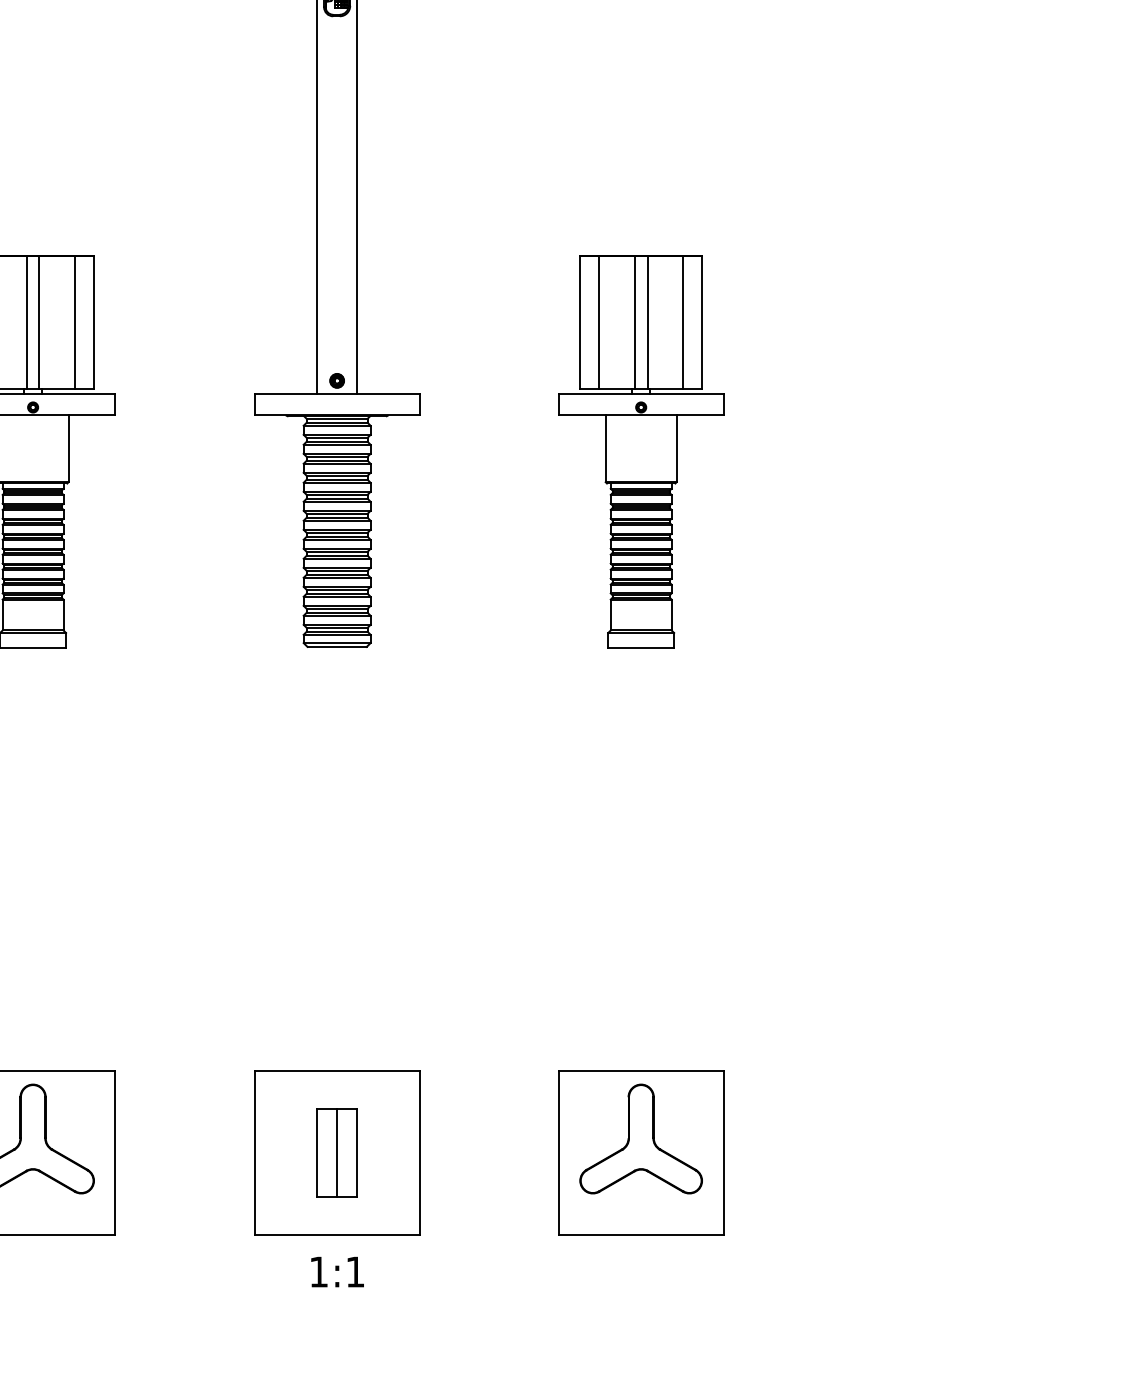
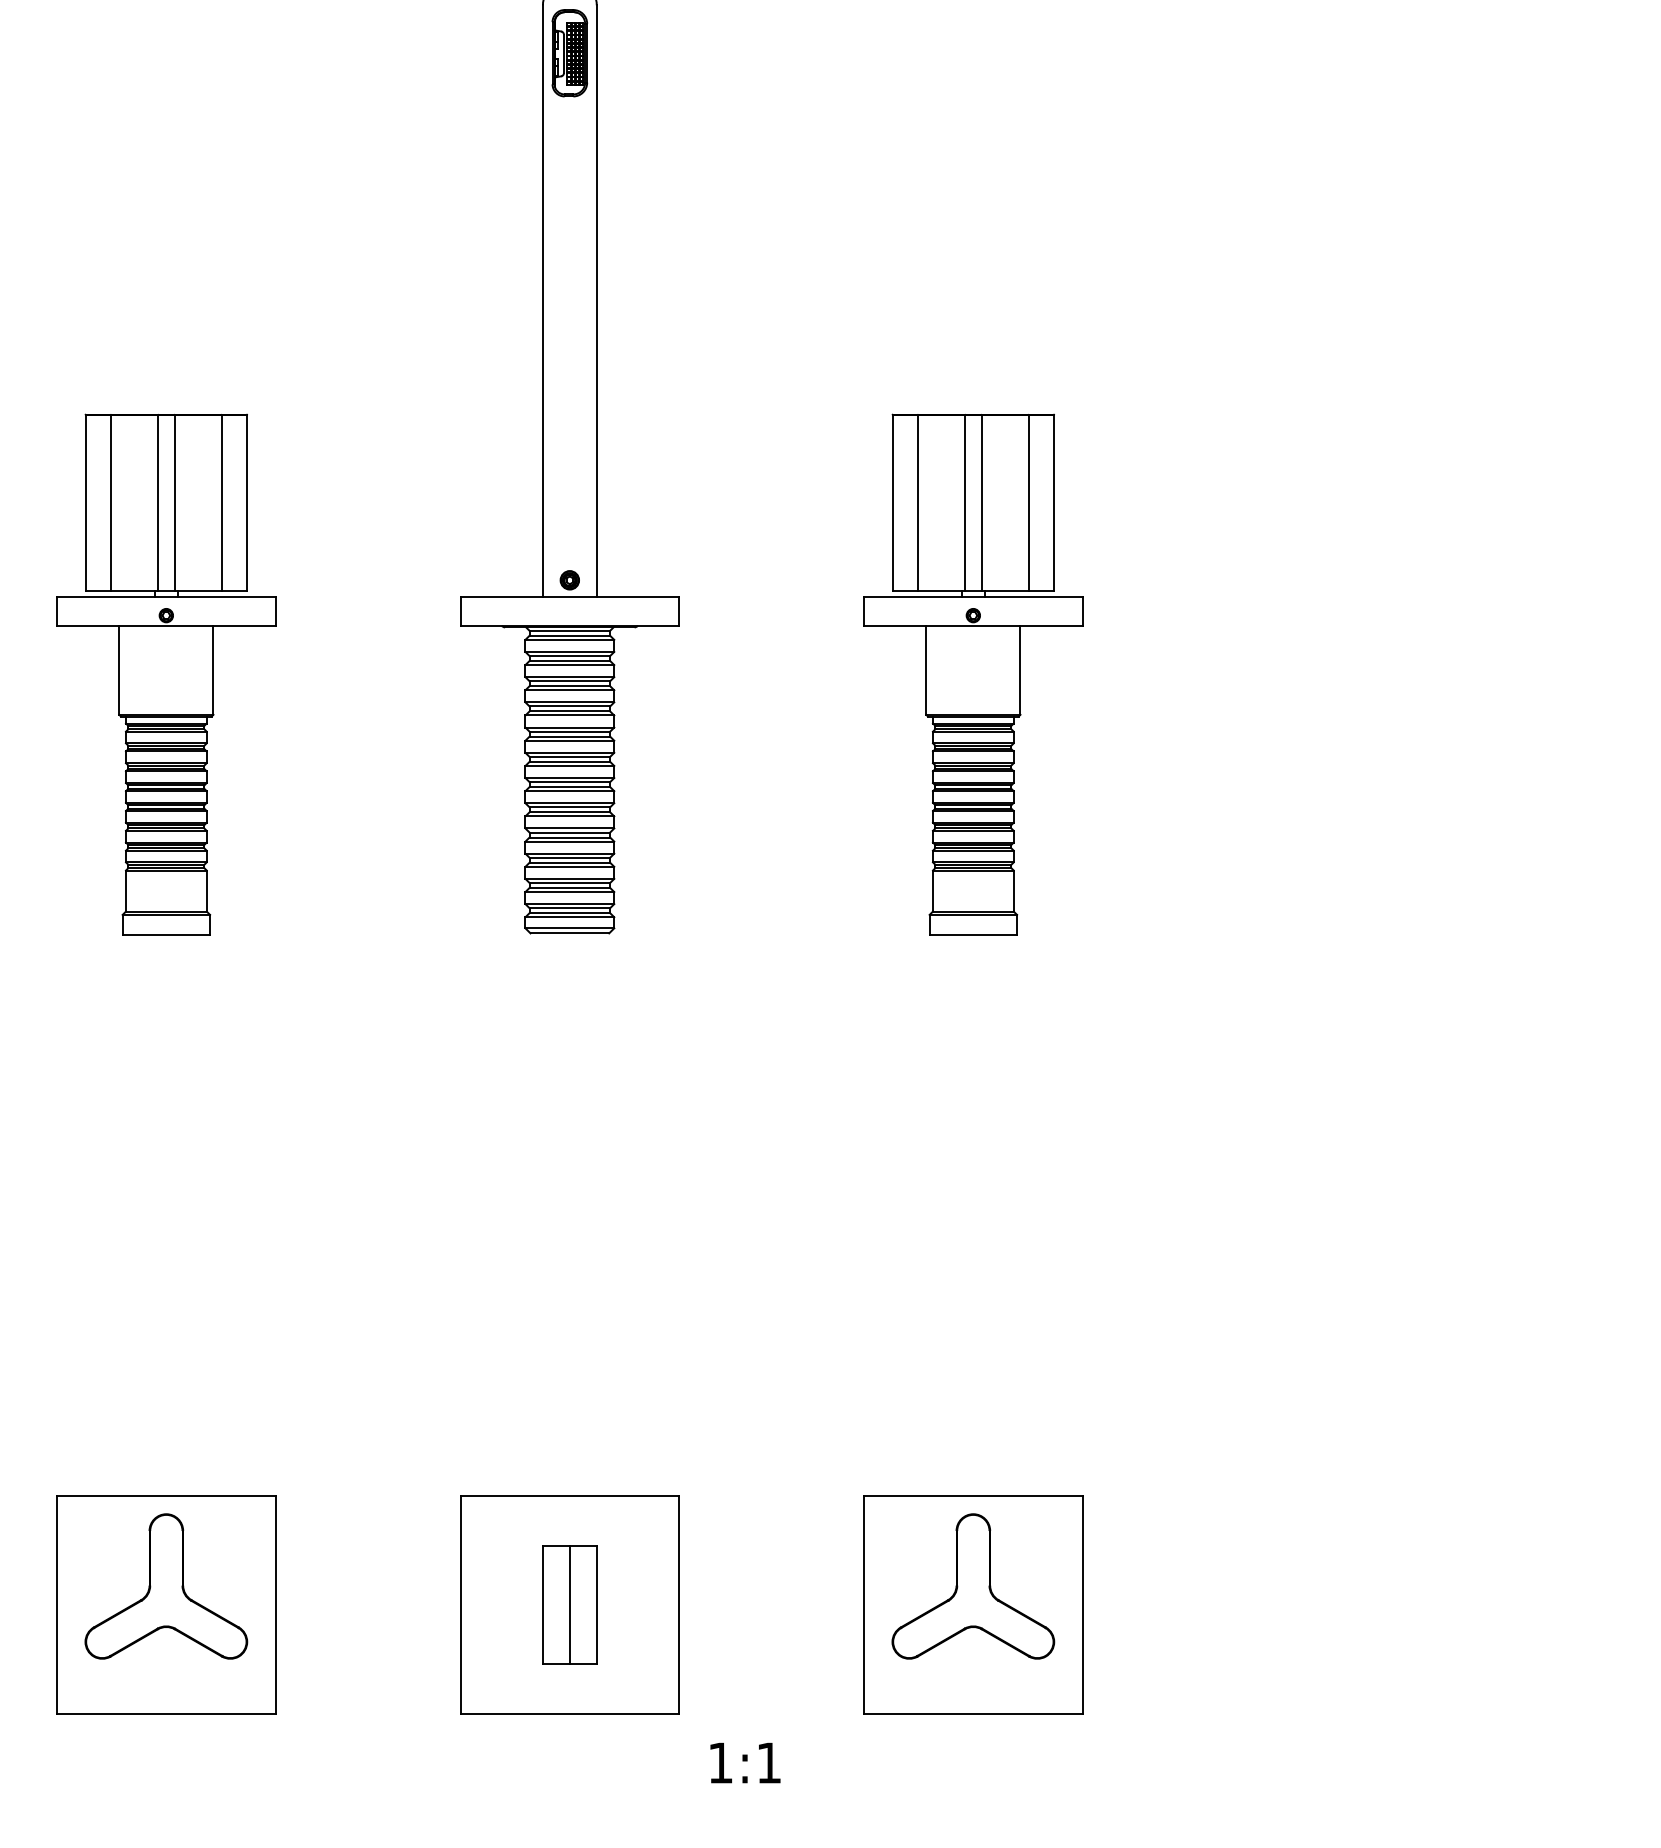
text: (337, 1271) -> (745, 1762), moved

